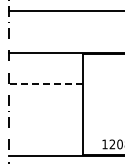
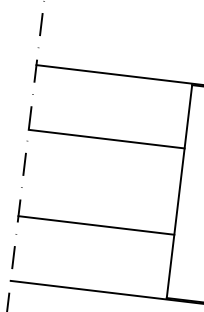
line: (45, 83) -> (105, 138), dashed -> solid
line: (45, 125) -> (95, 226), added

